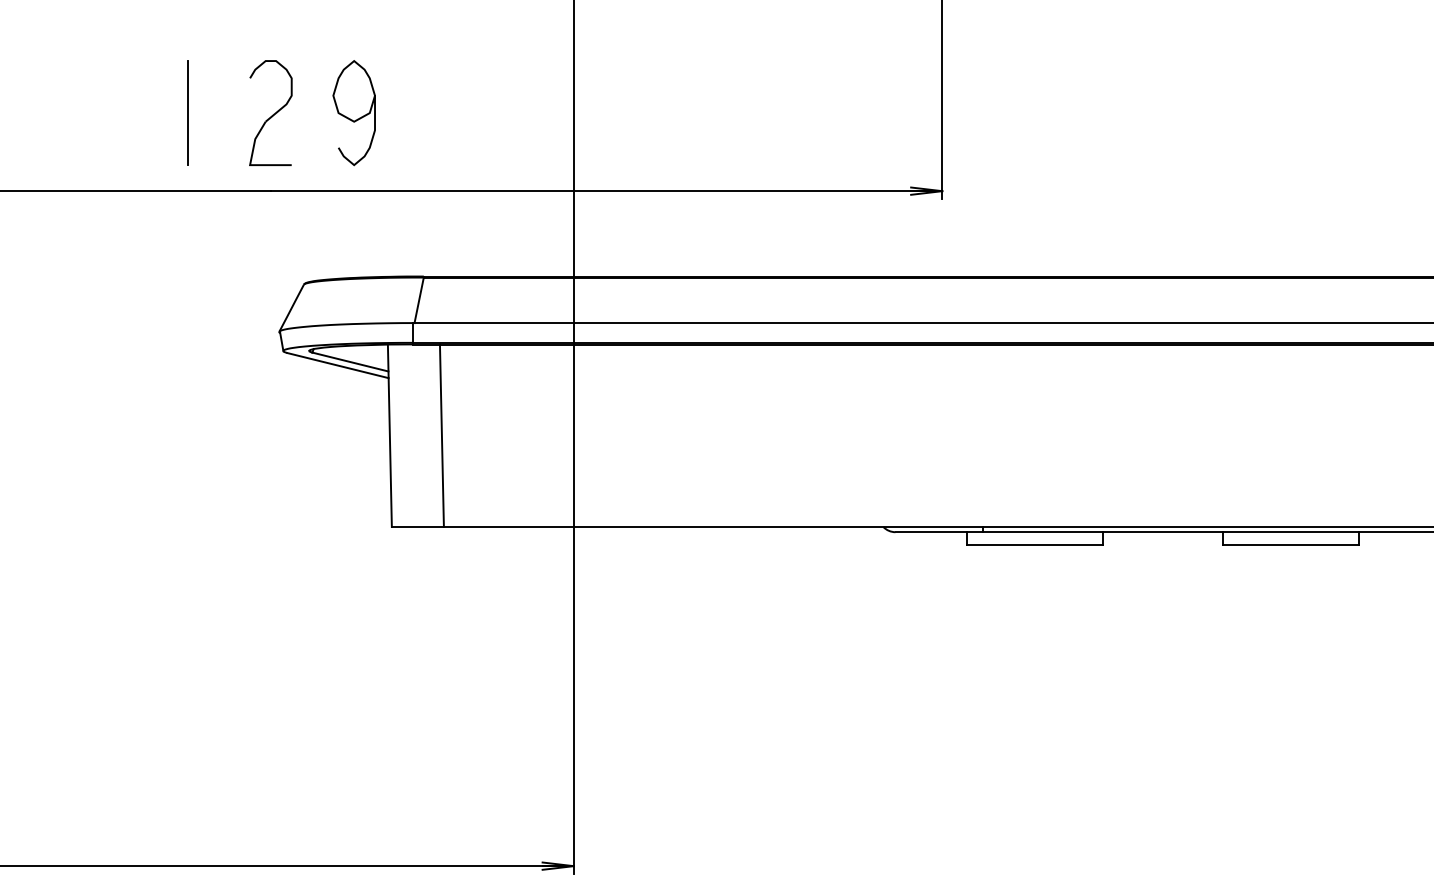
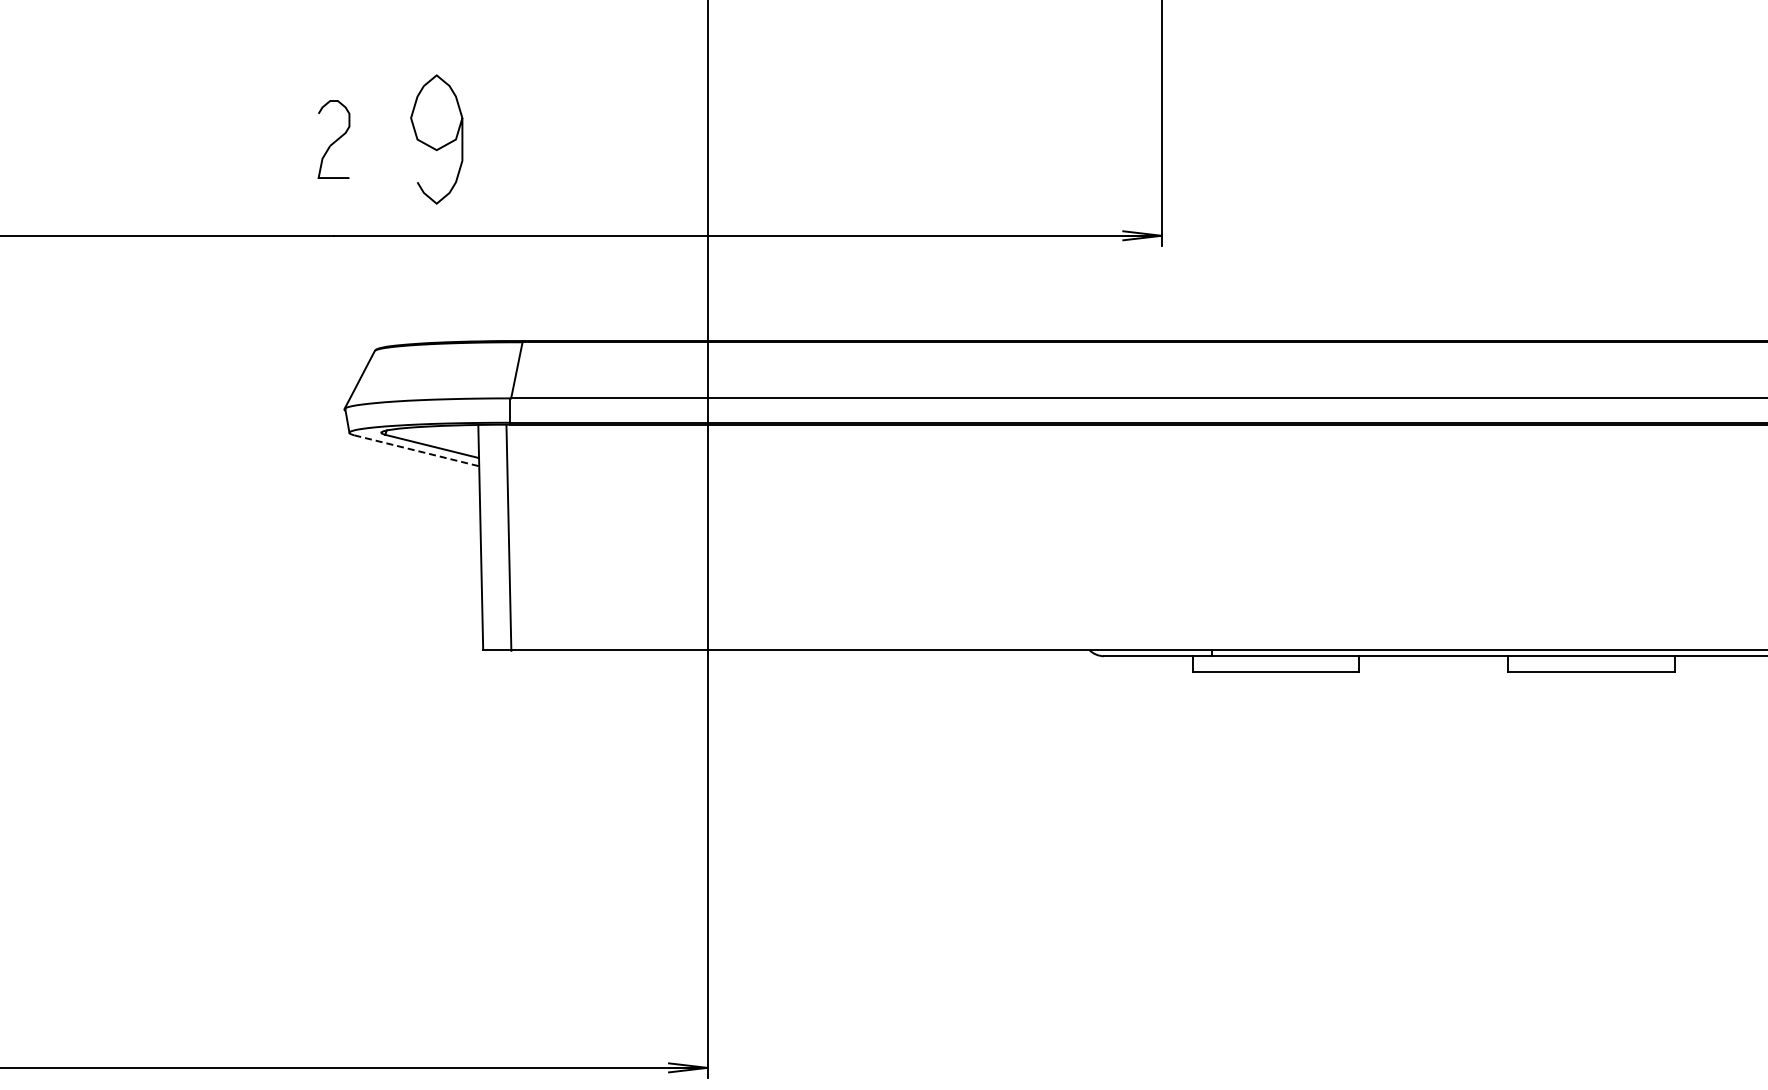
line: (187, 113) -> (231, 139), removed
part: (270, 113) -> (333, 139), size x0.6
line: (338, 365) -> (417, 450), solid -> dashed
line: (441, 435) -> (508, 537), moved

